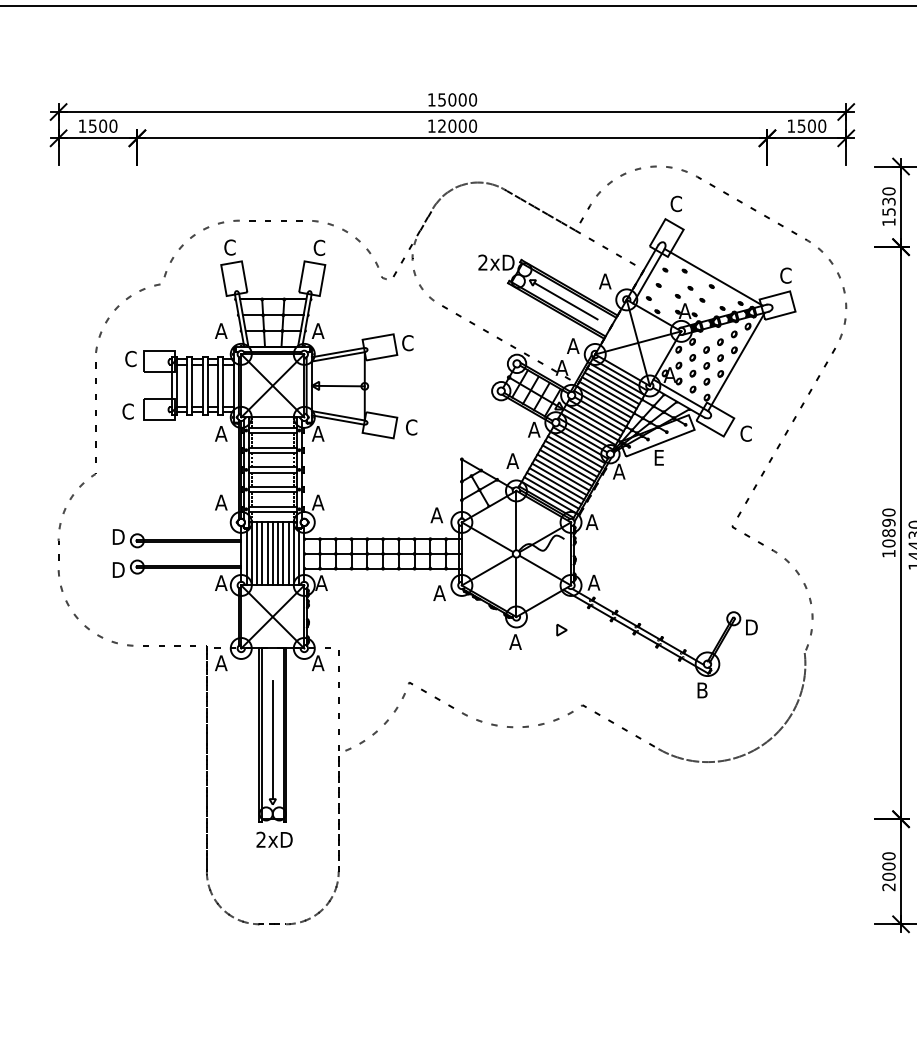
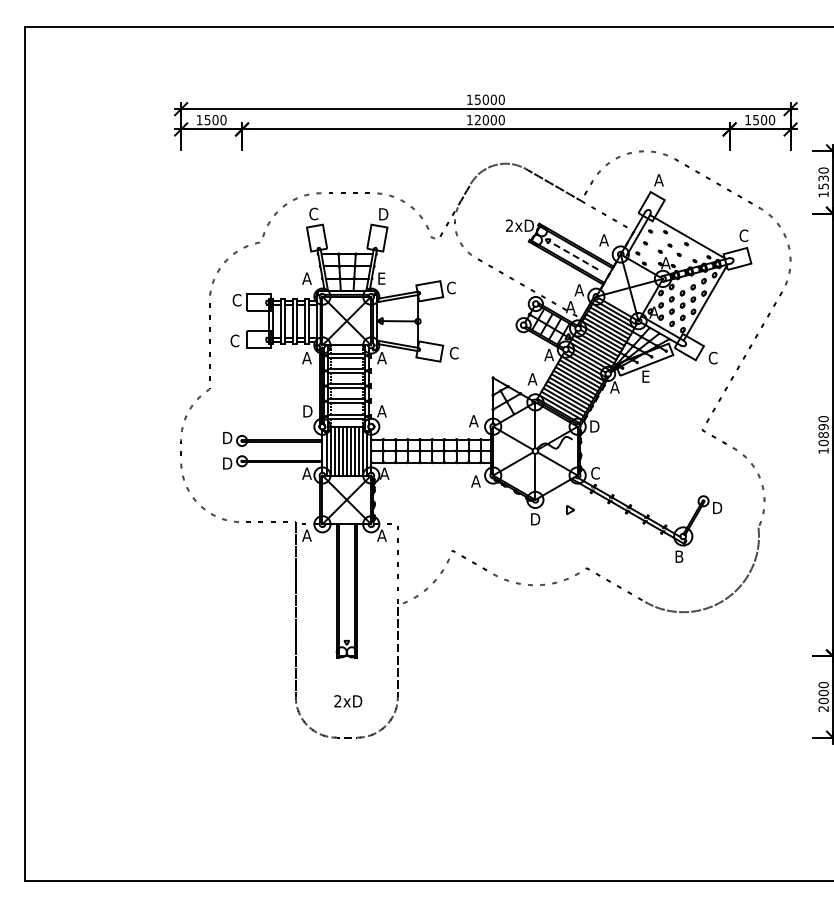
text: (675, 204) -> (658, 180), C -> A
text: (320, 248) -> (383, 214), C -> D
line: (565, 301) -> (573, 255), solid -> dashed
text: (317, 330) -> (381, 278), A -> E
text: (221, 502) -> (307, 411), A -> D
text: (592, 522) -> (594, 426), A -> D
text: (594, 582) -> (595, 473), A -> C
text: (515, 642) -> (534, 519), A -> D
line: (272, 739) -> (346, 594), removed
text: (274, 840) -> (348, 701), moved

